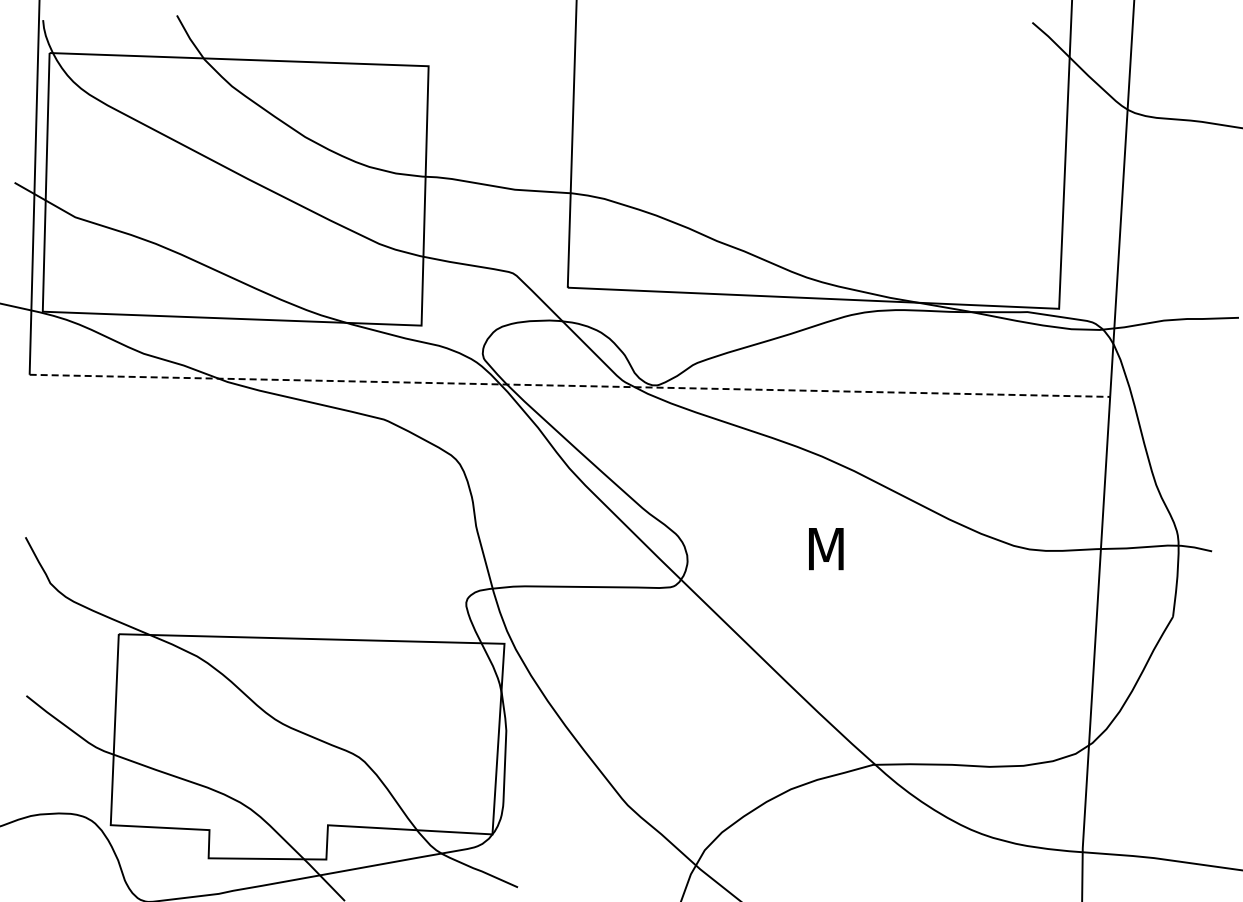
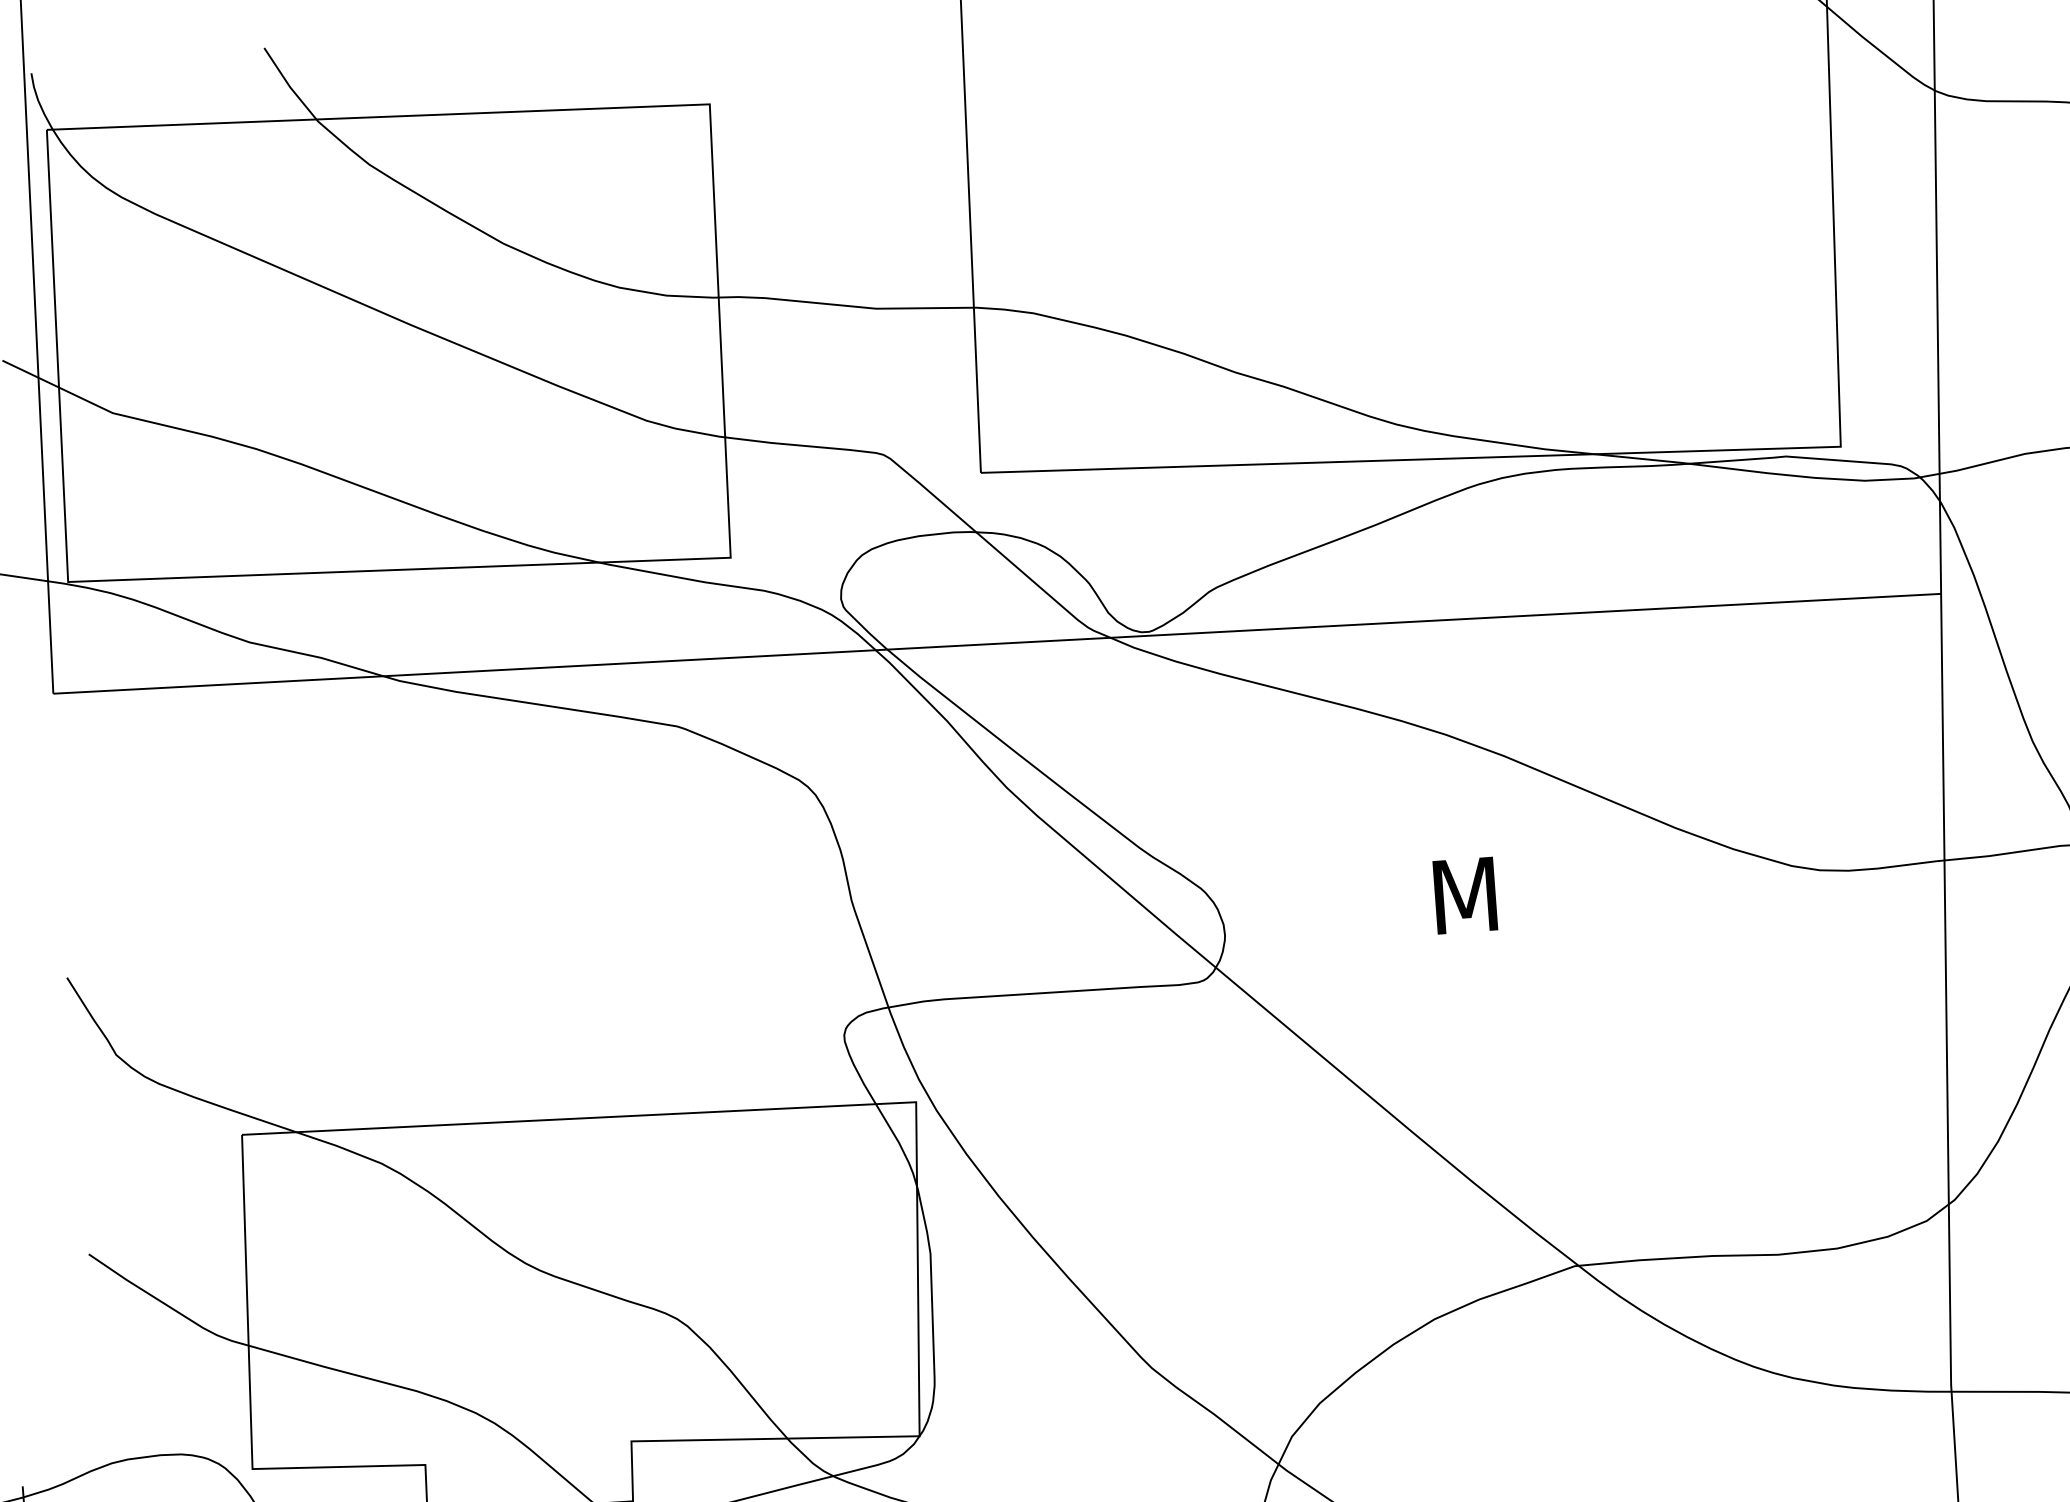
line: (570, 385) -> (998, 643), dashed -> solid

